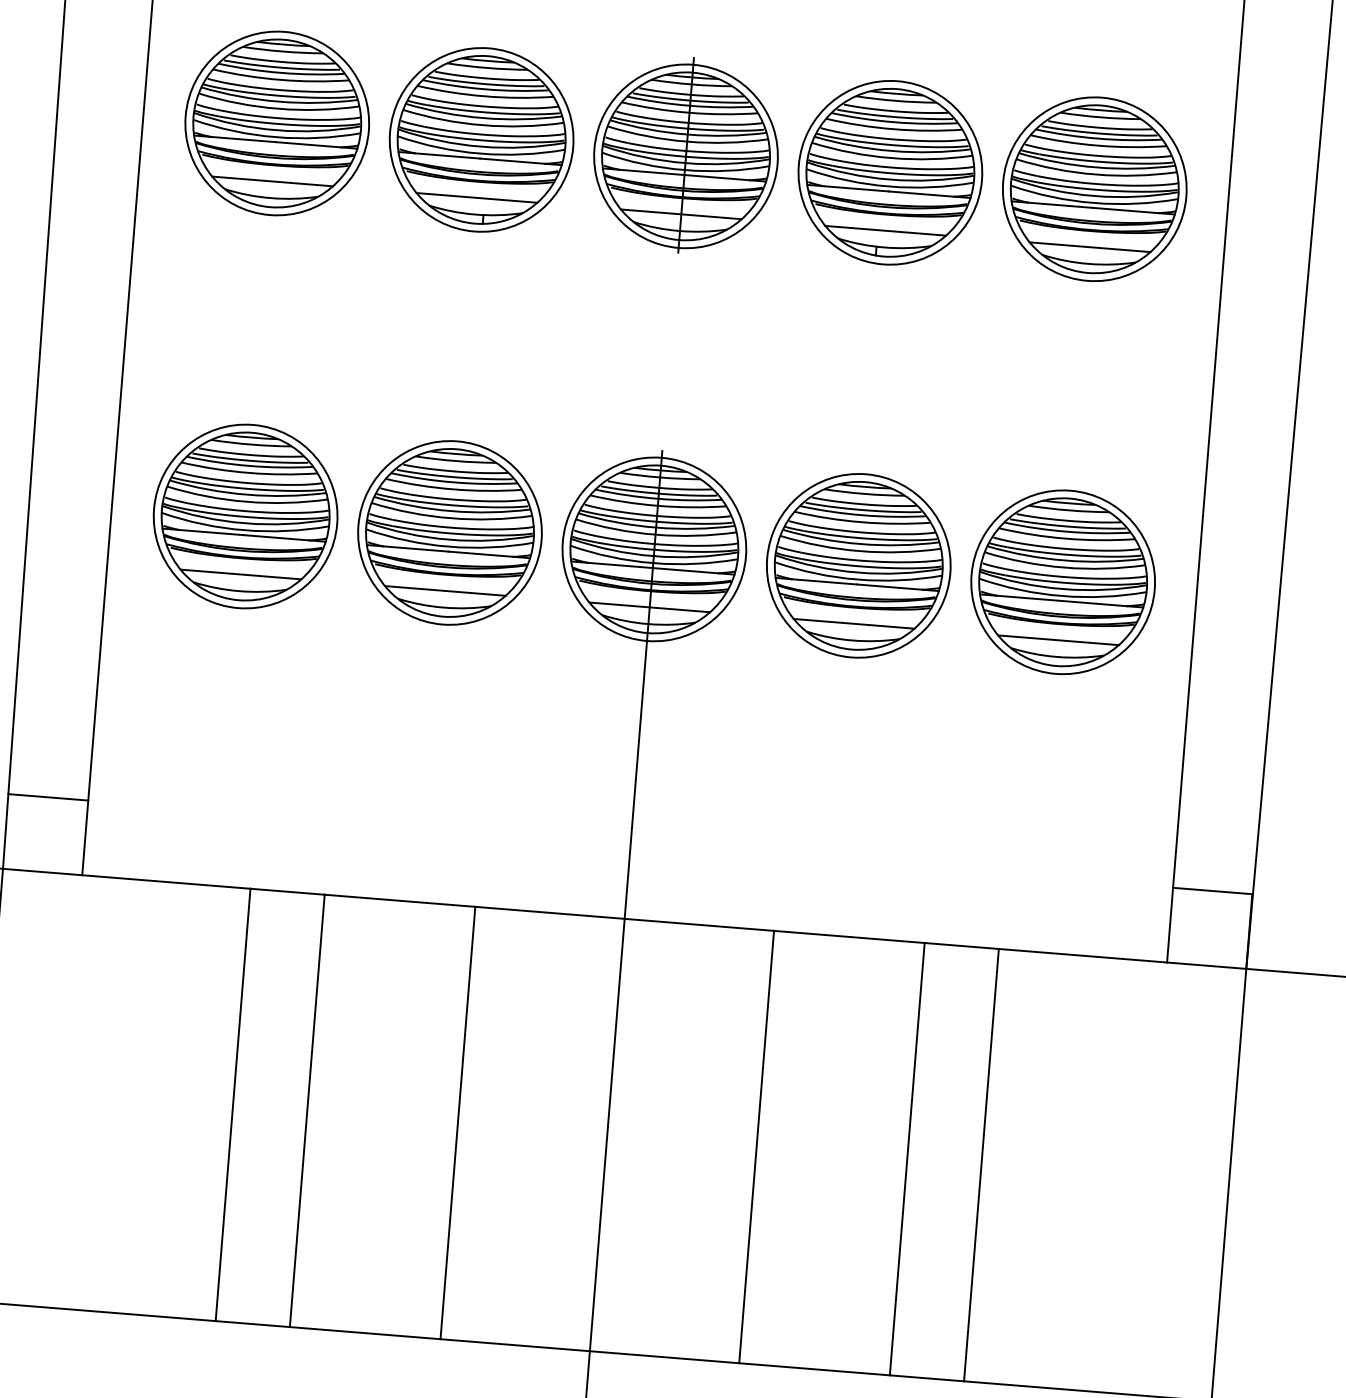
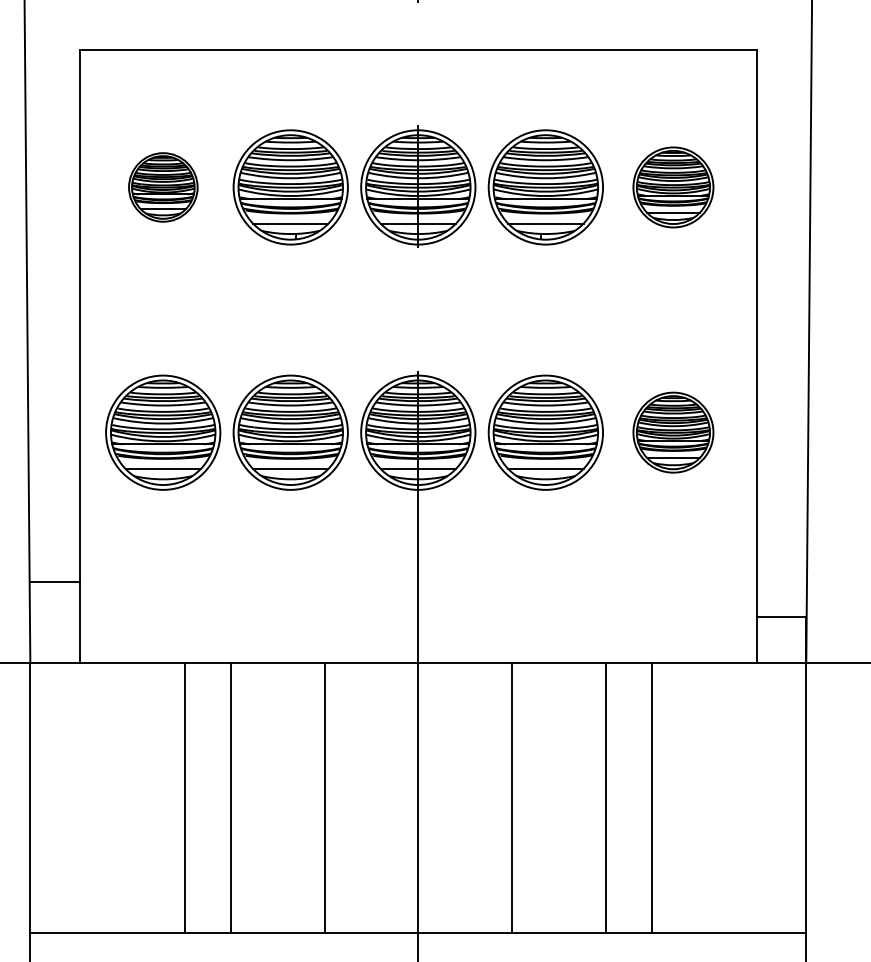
part: (277, 123) -> (163, 187), size x0.6
part: (1094, 189) -> (673, 187), size x0.7
part: (1063, 581) -> (673, 432), size x0.7
line: (47, 796) -> (54, 581), moved

